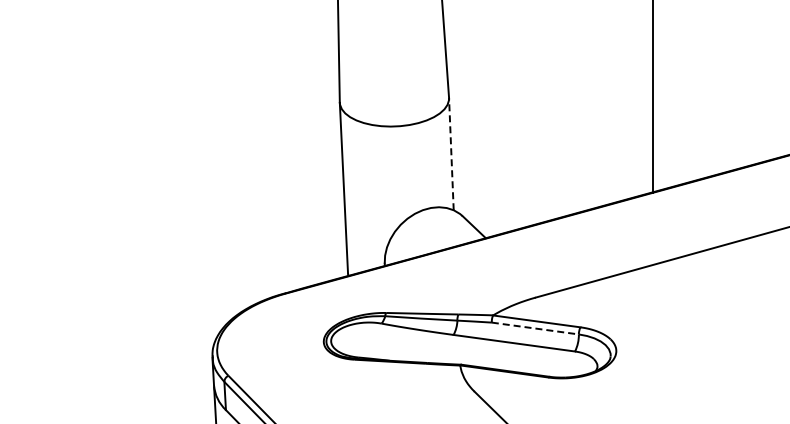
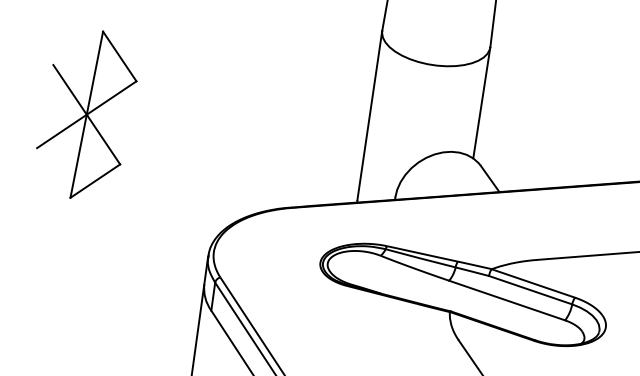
line: (451, 153) -> (482, 102), dashed -> solid
part: (65, 241) -> (86, 114), added
line: (535, 328) -> (530, 290), dashed -> solid

